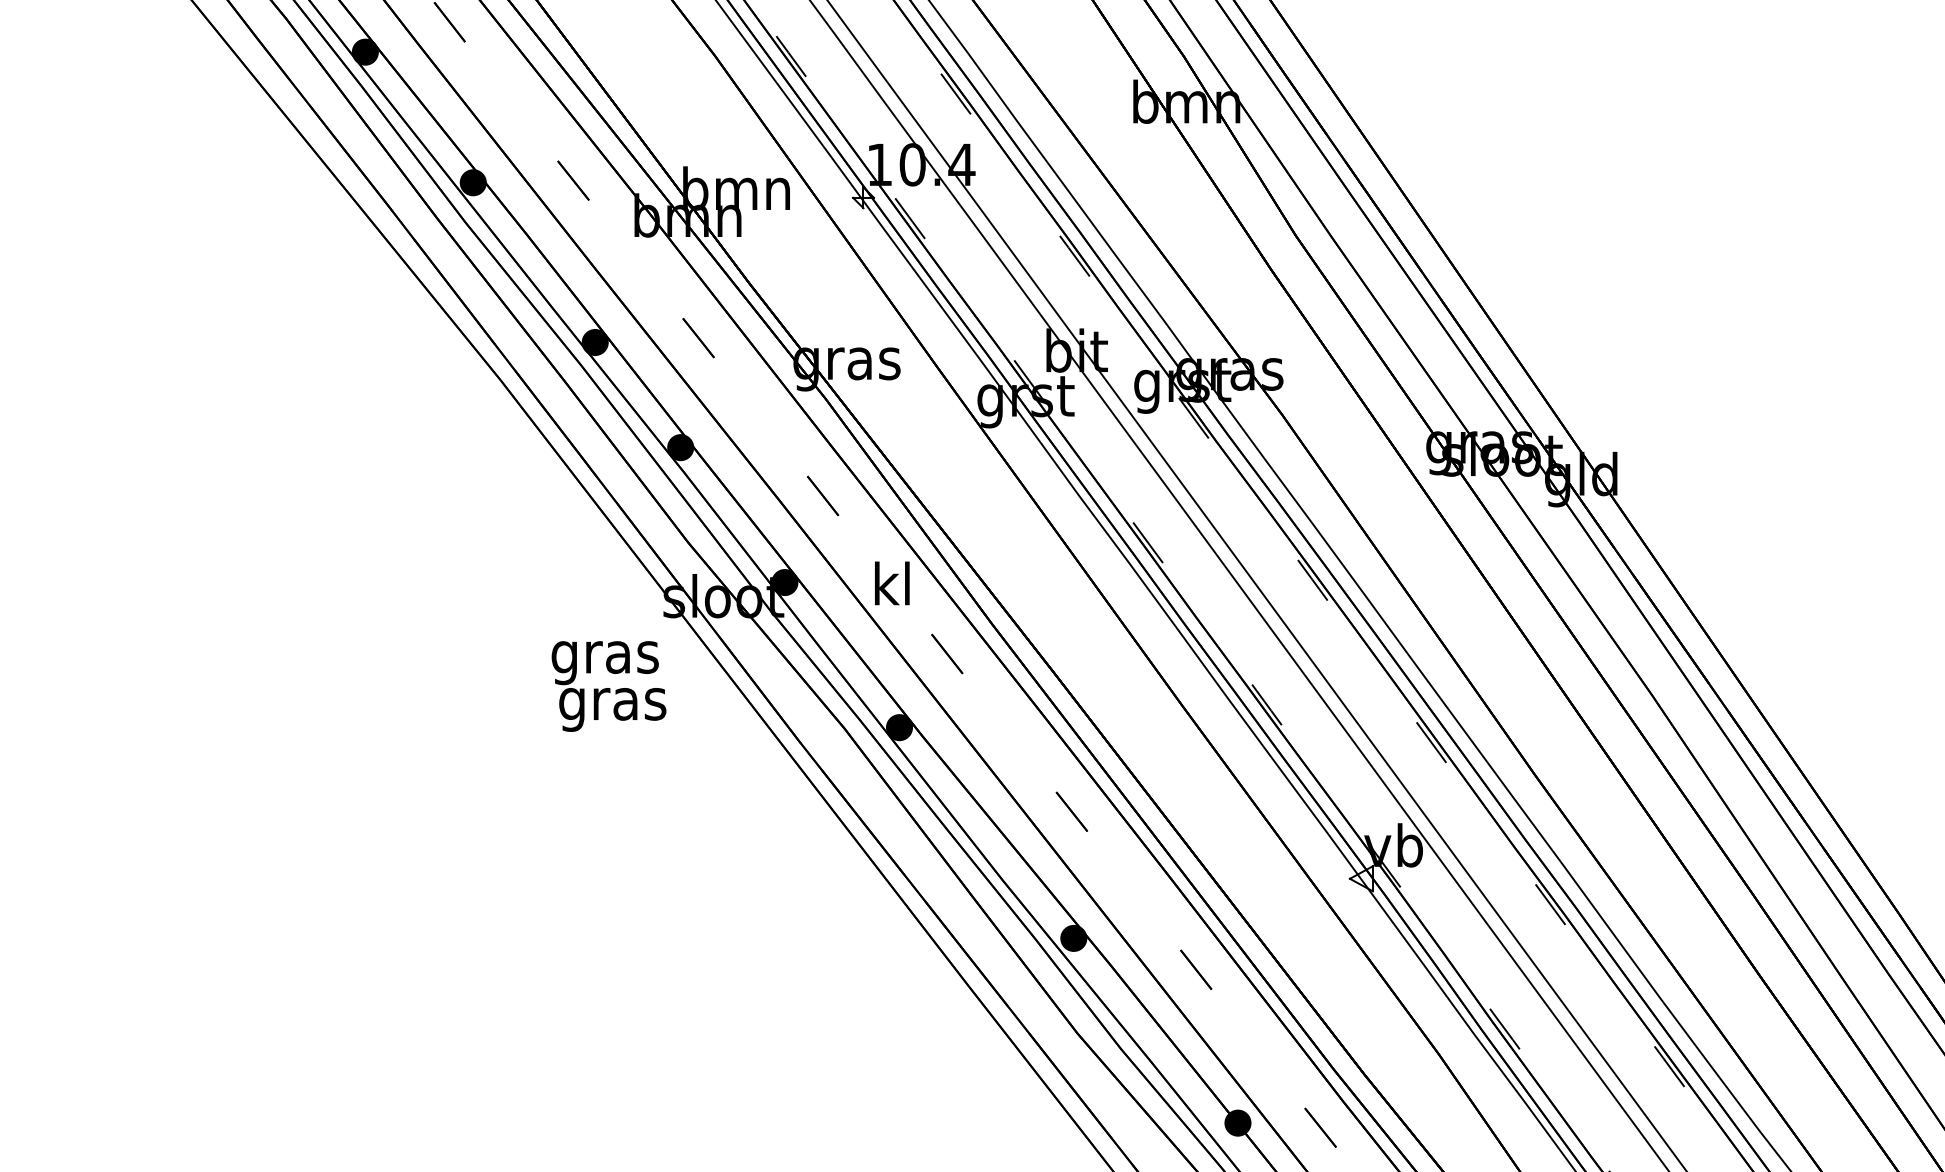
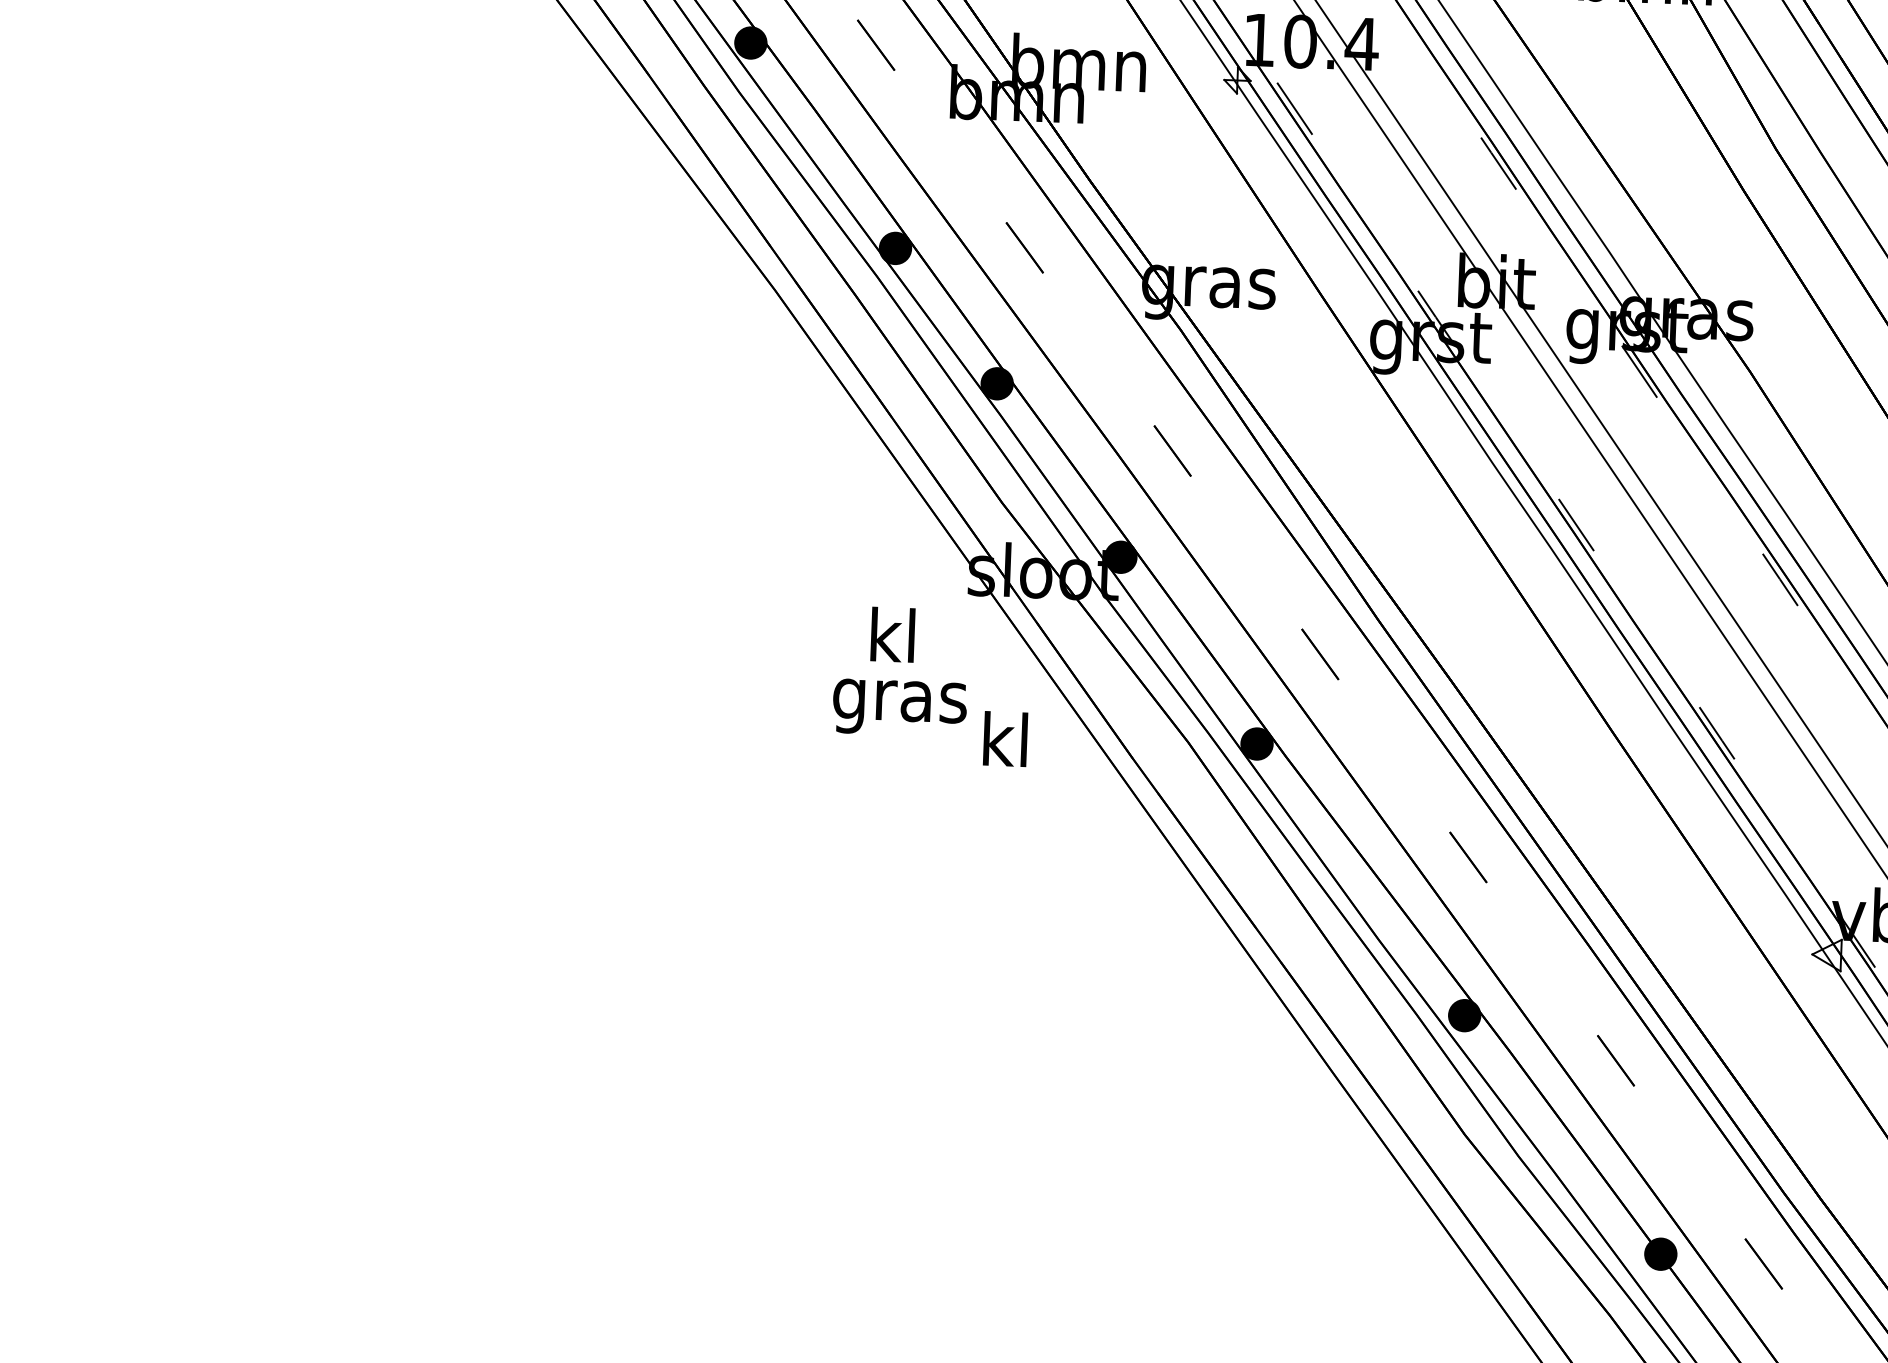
text: (892, 583) -> (1005, 739), moved
text: (604, 657) -> (891, 642), gras -> kl

